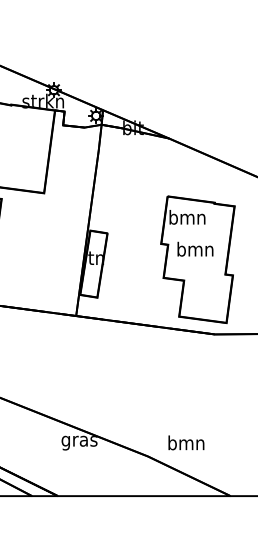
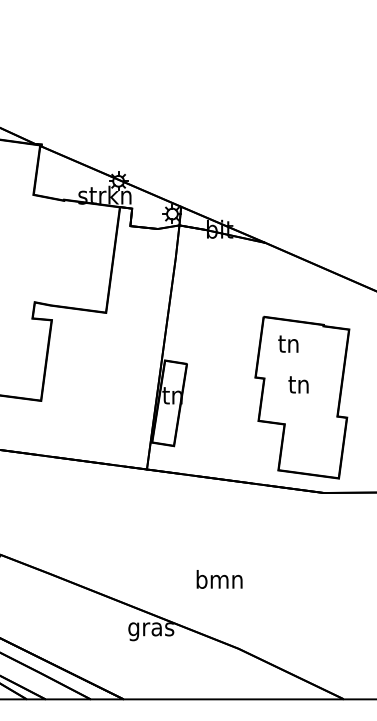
text: (187, 217) -> (288, 343), bmn -> tn
text: (195, 248) -> (299, 383), bmn -> tn
text: (186, 442) -> (219, 579), moved

